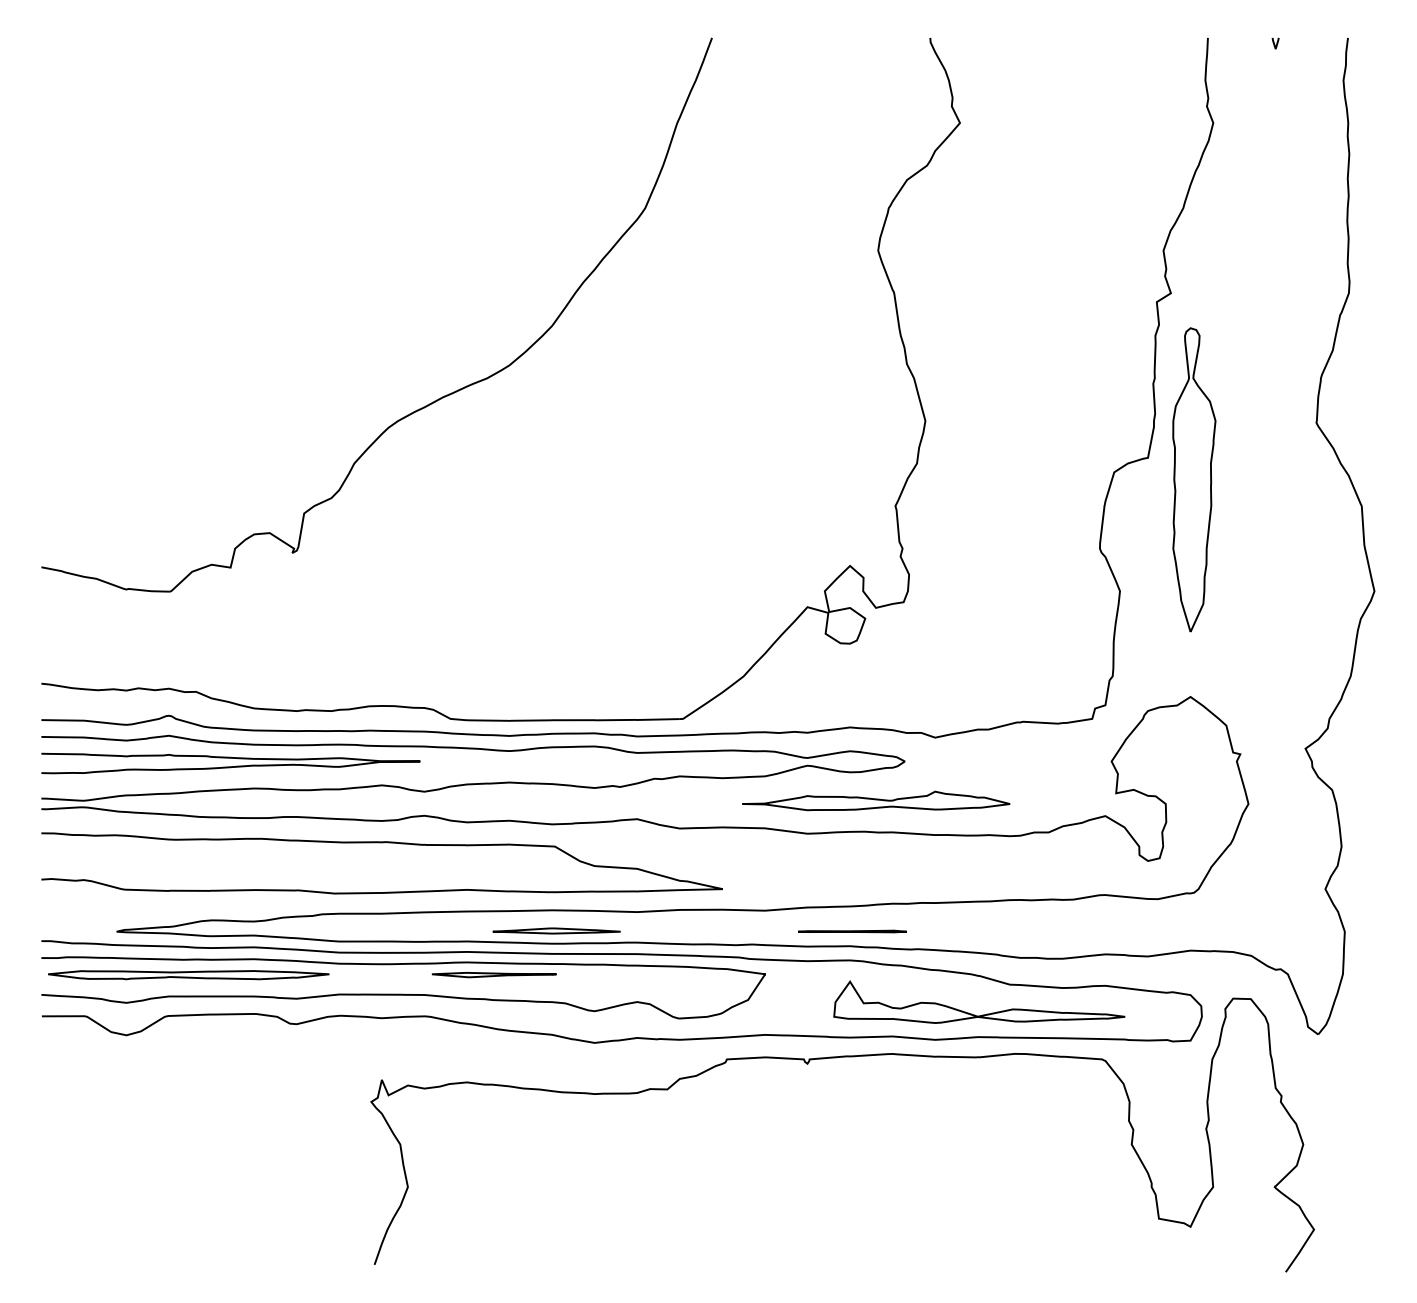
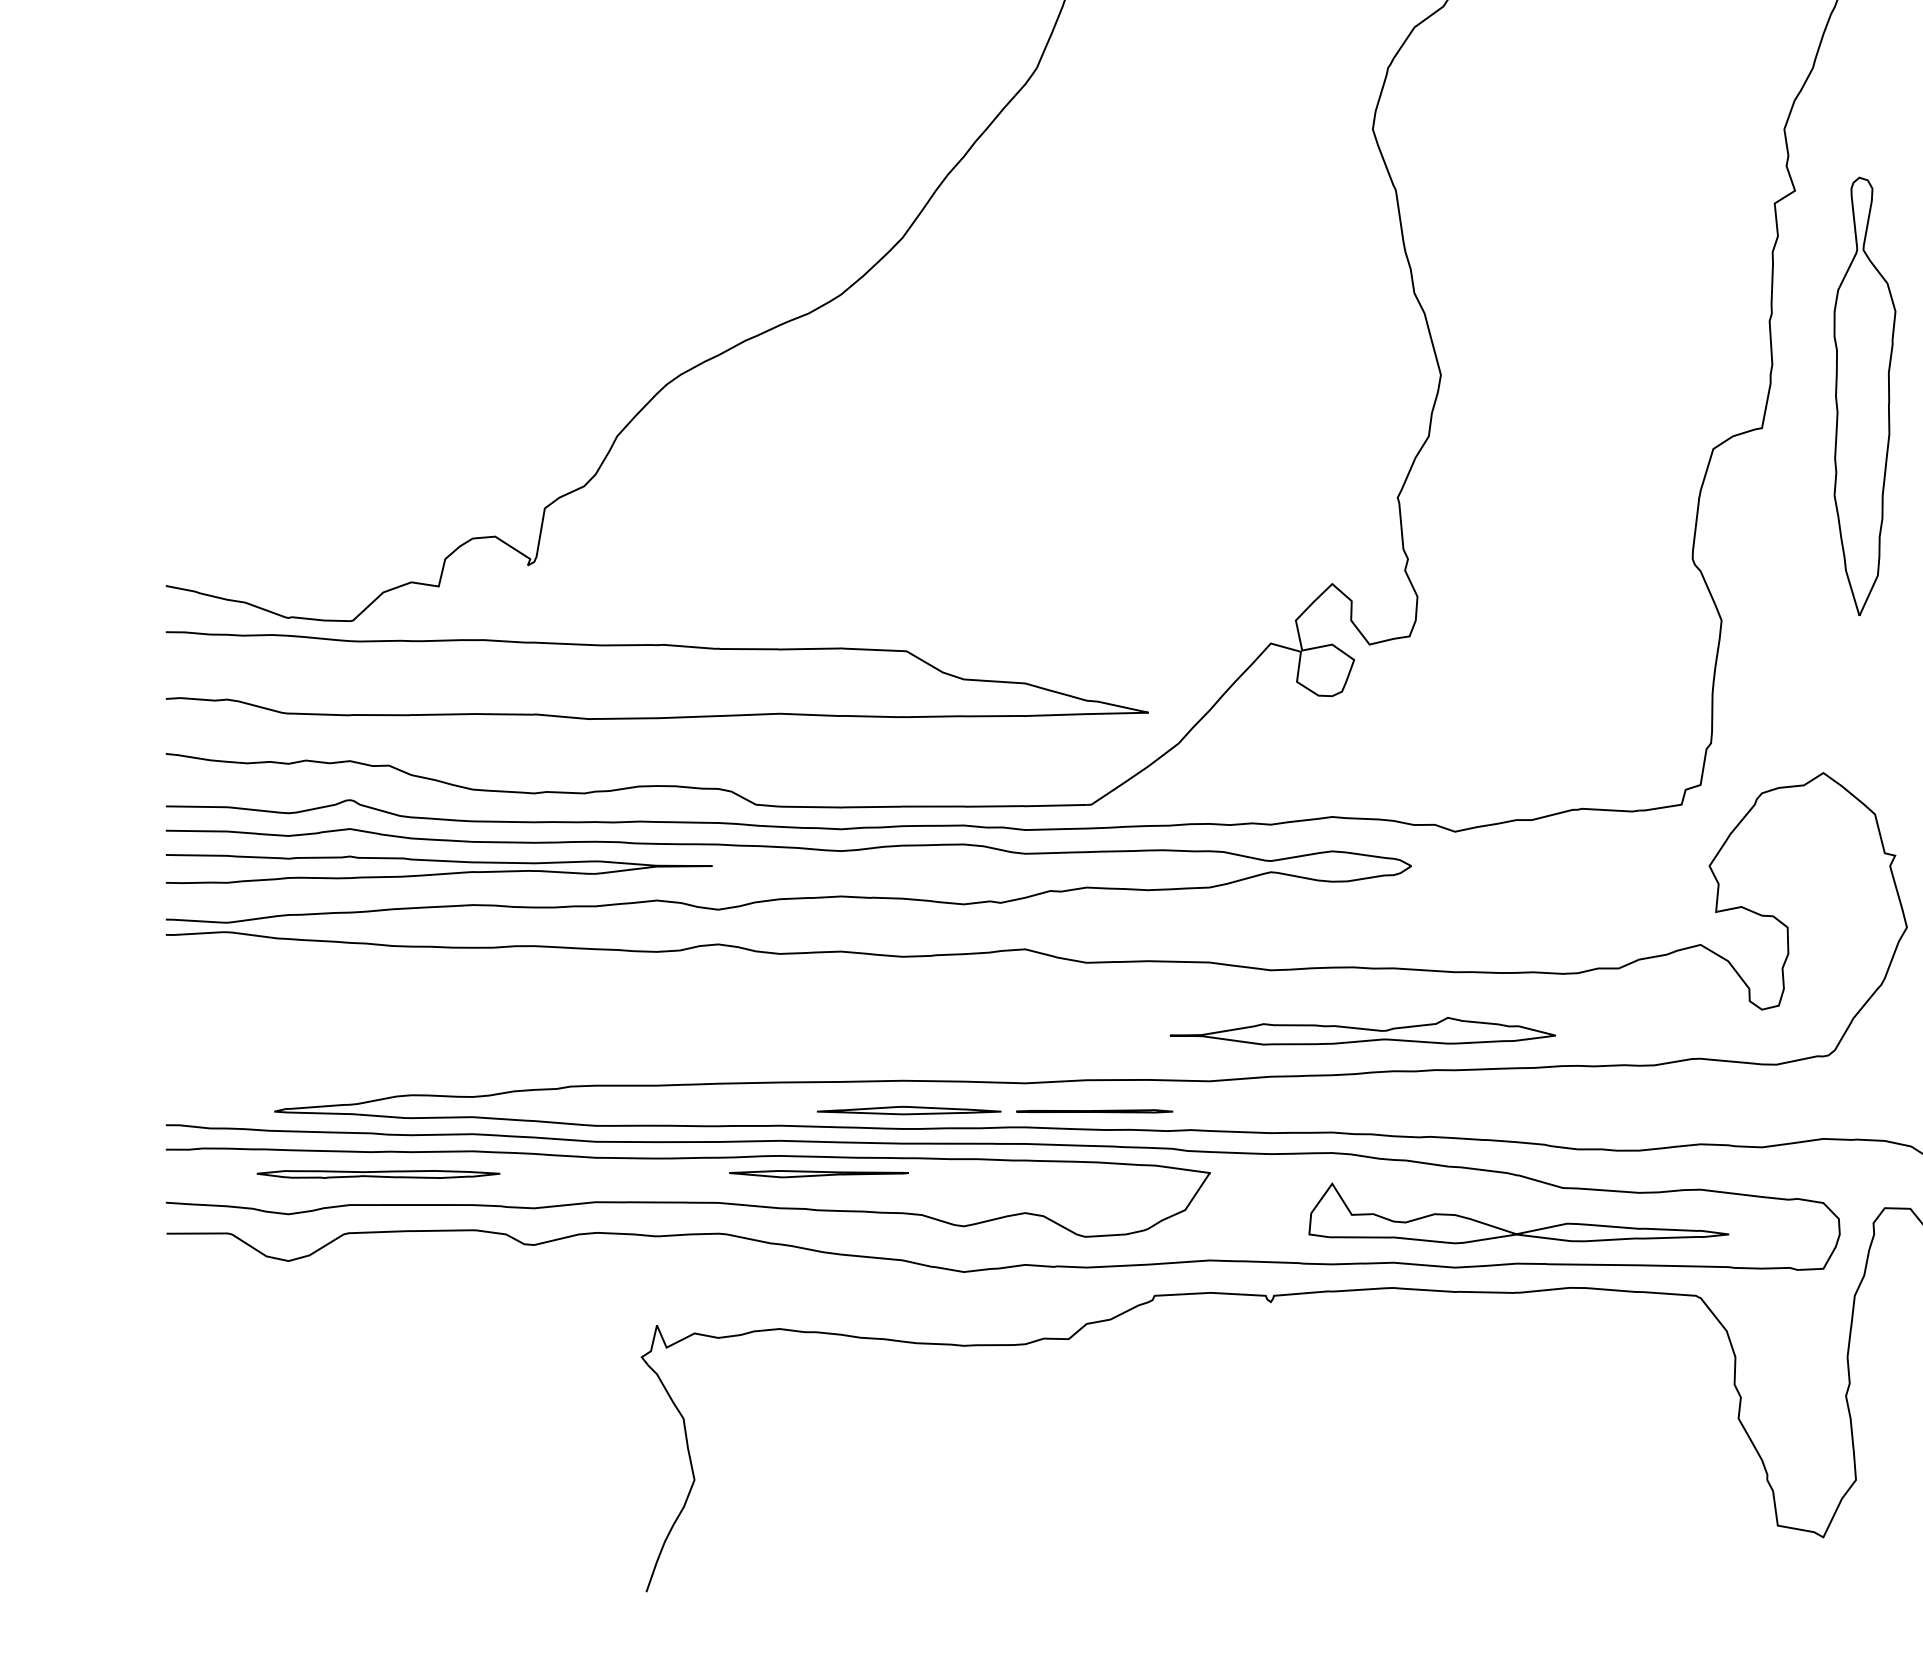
part: (1194, 479) -> (1865, 395), moved
part: (876, 800) -> (1363, 1030), moved
curve: (381, 843) -> (656, 646), moved
line: (852, 931) -> (1094, 1111), moved
part: (188, 975) -> (378, 1174), size x0.6

